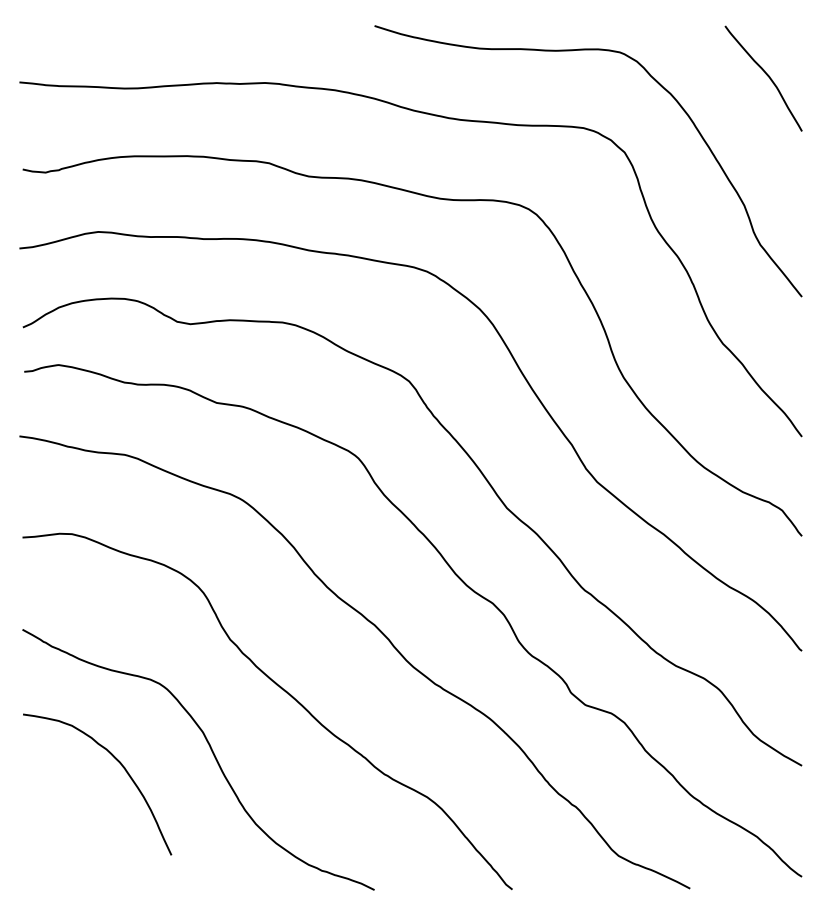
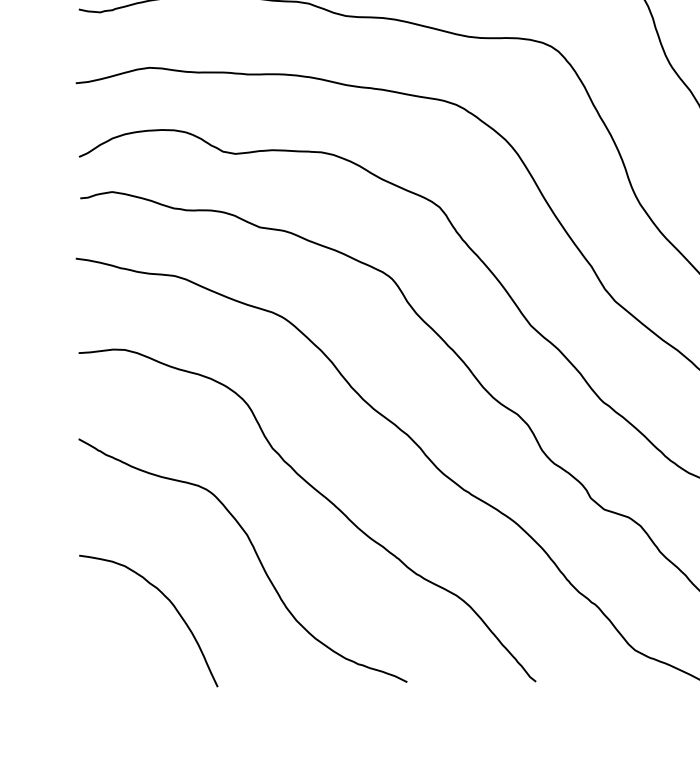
curve: (122, 767) -> (172, 605), moved

